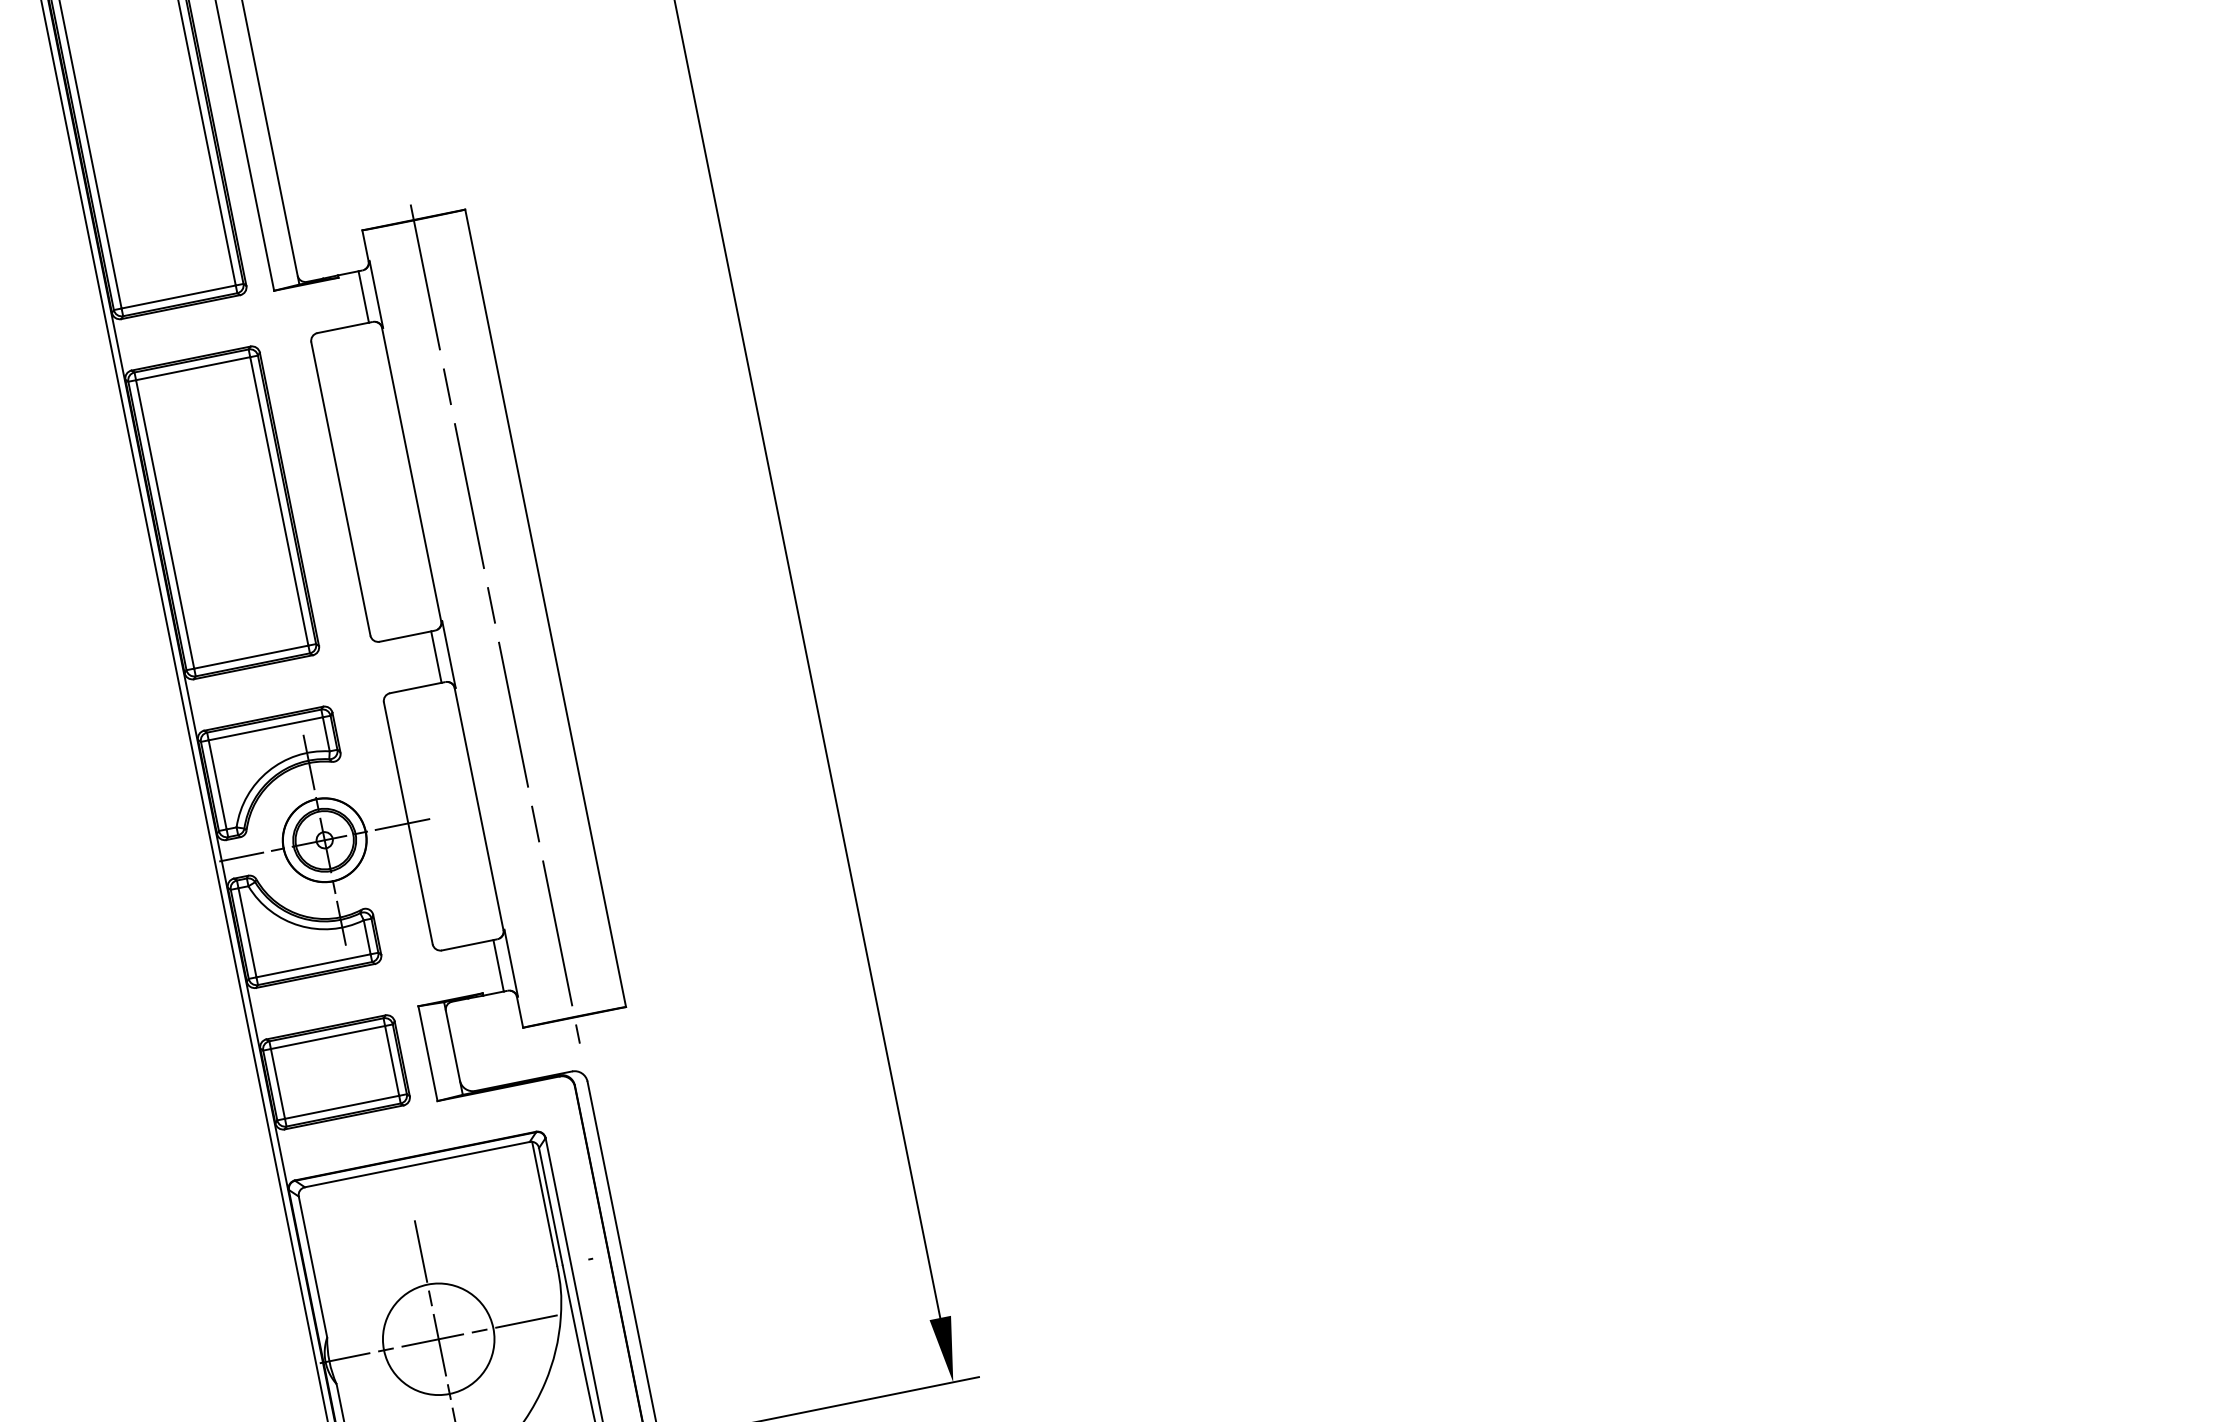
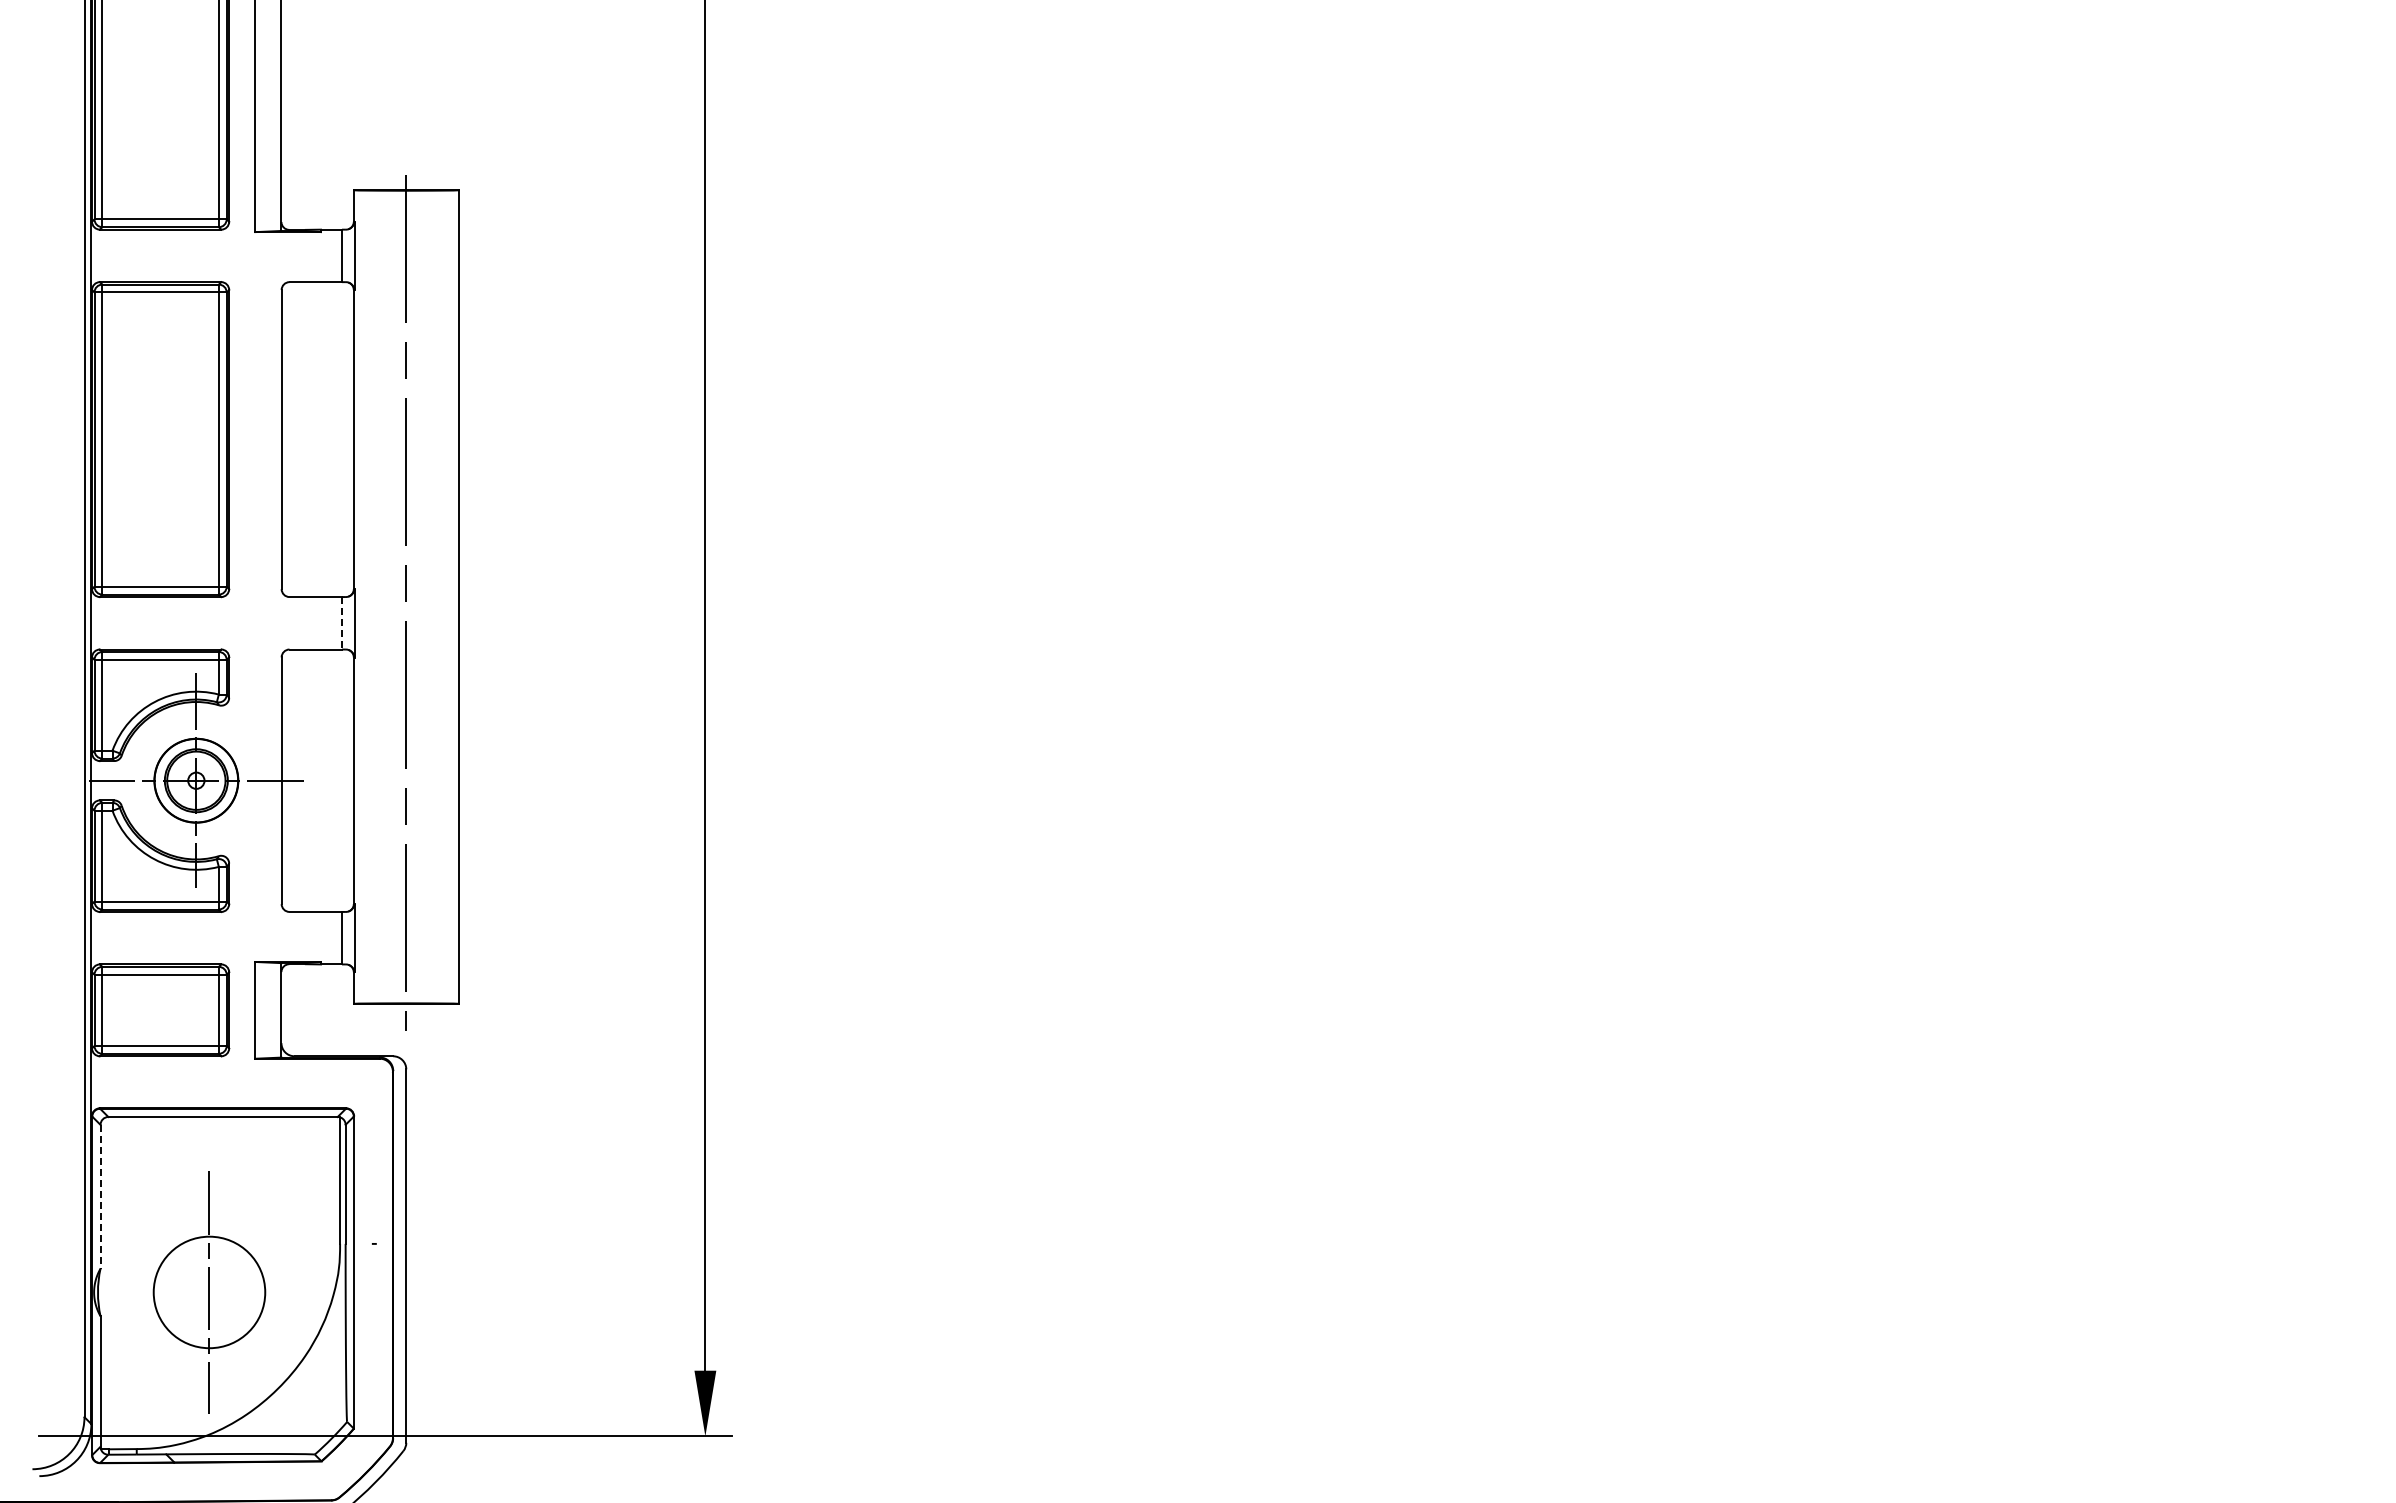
line: (436, 657) -> (342, 623), solid -> dashed
line: (312, 1266) -> (100, 1196), solid -> dashed
line: (438, 1339) -> (209, 1292), removed

